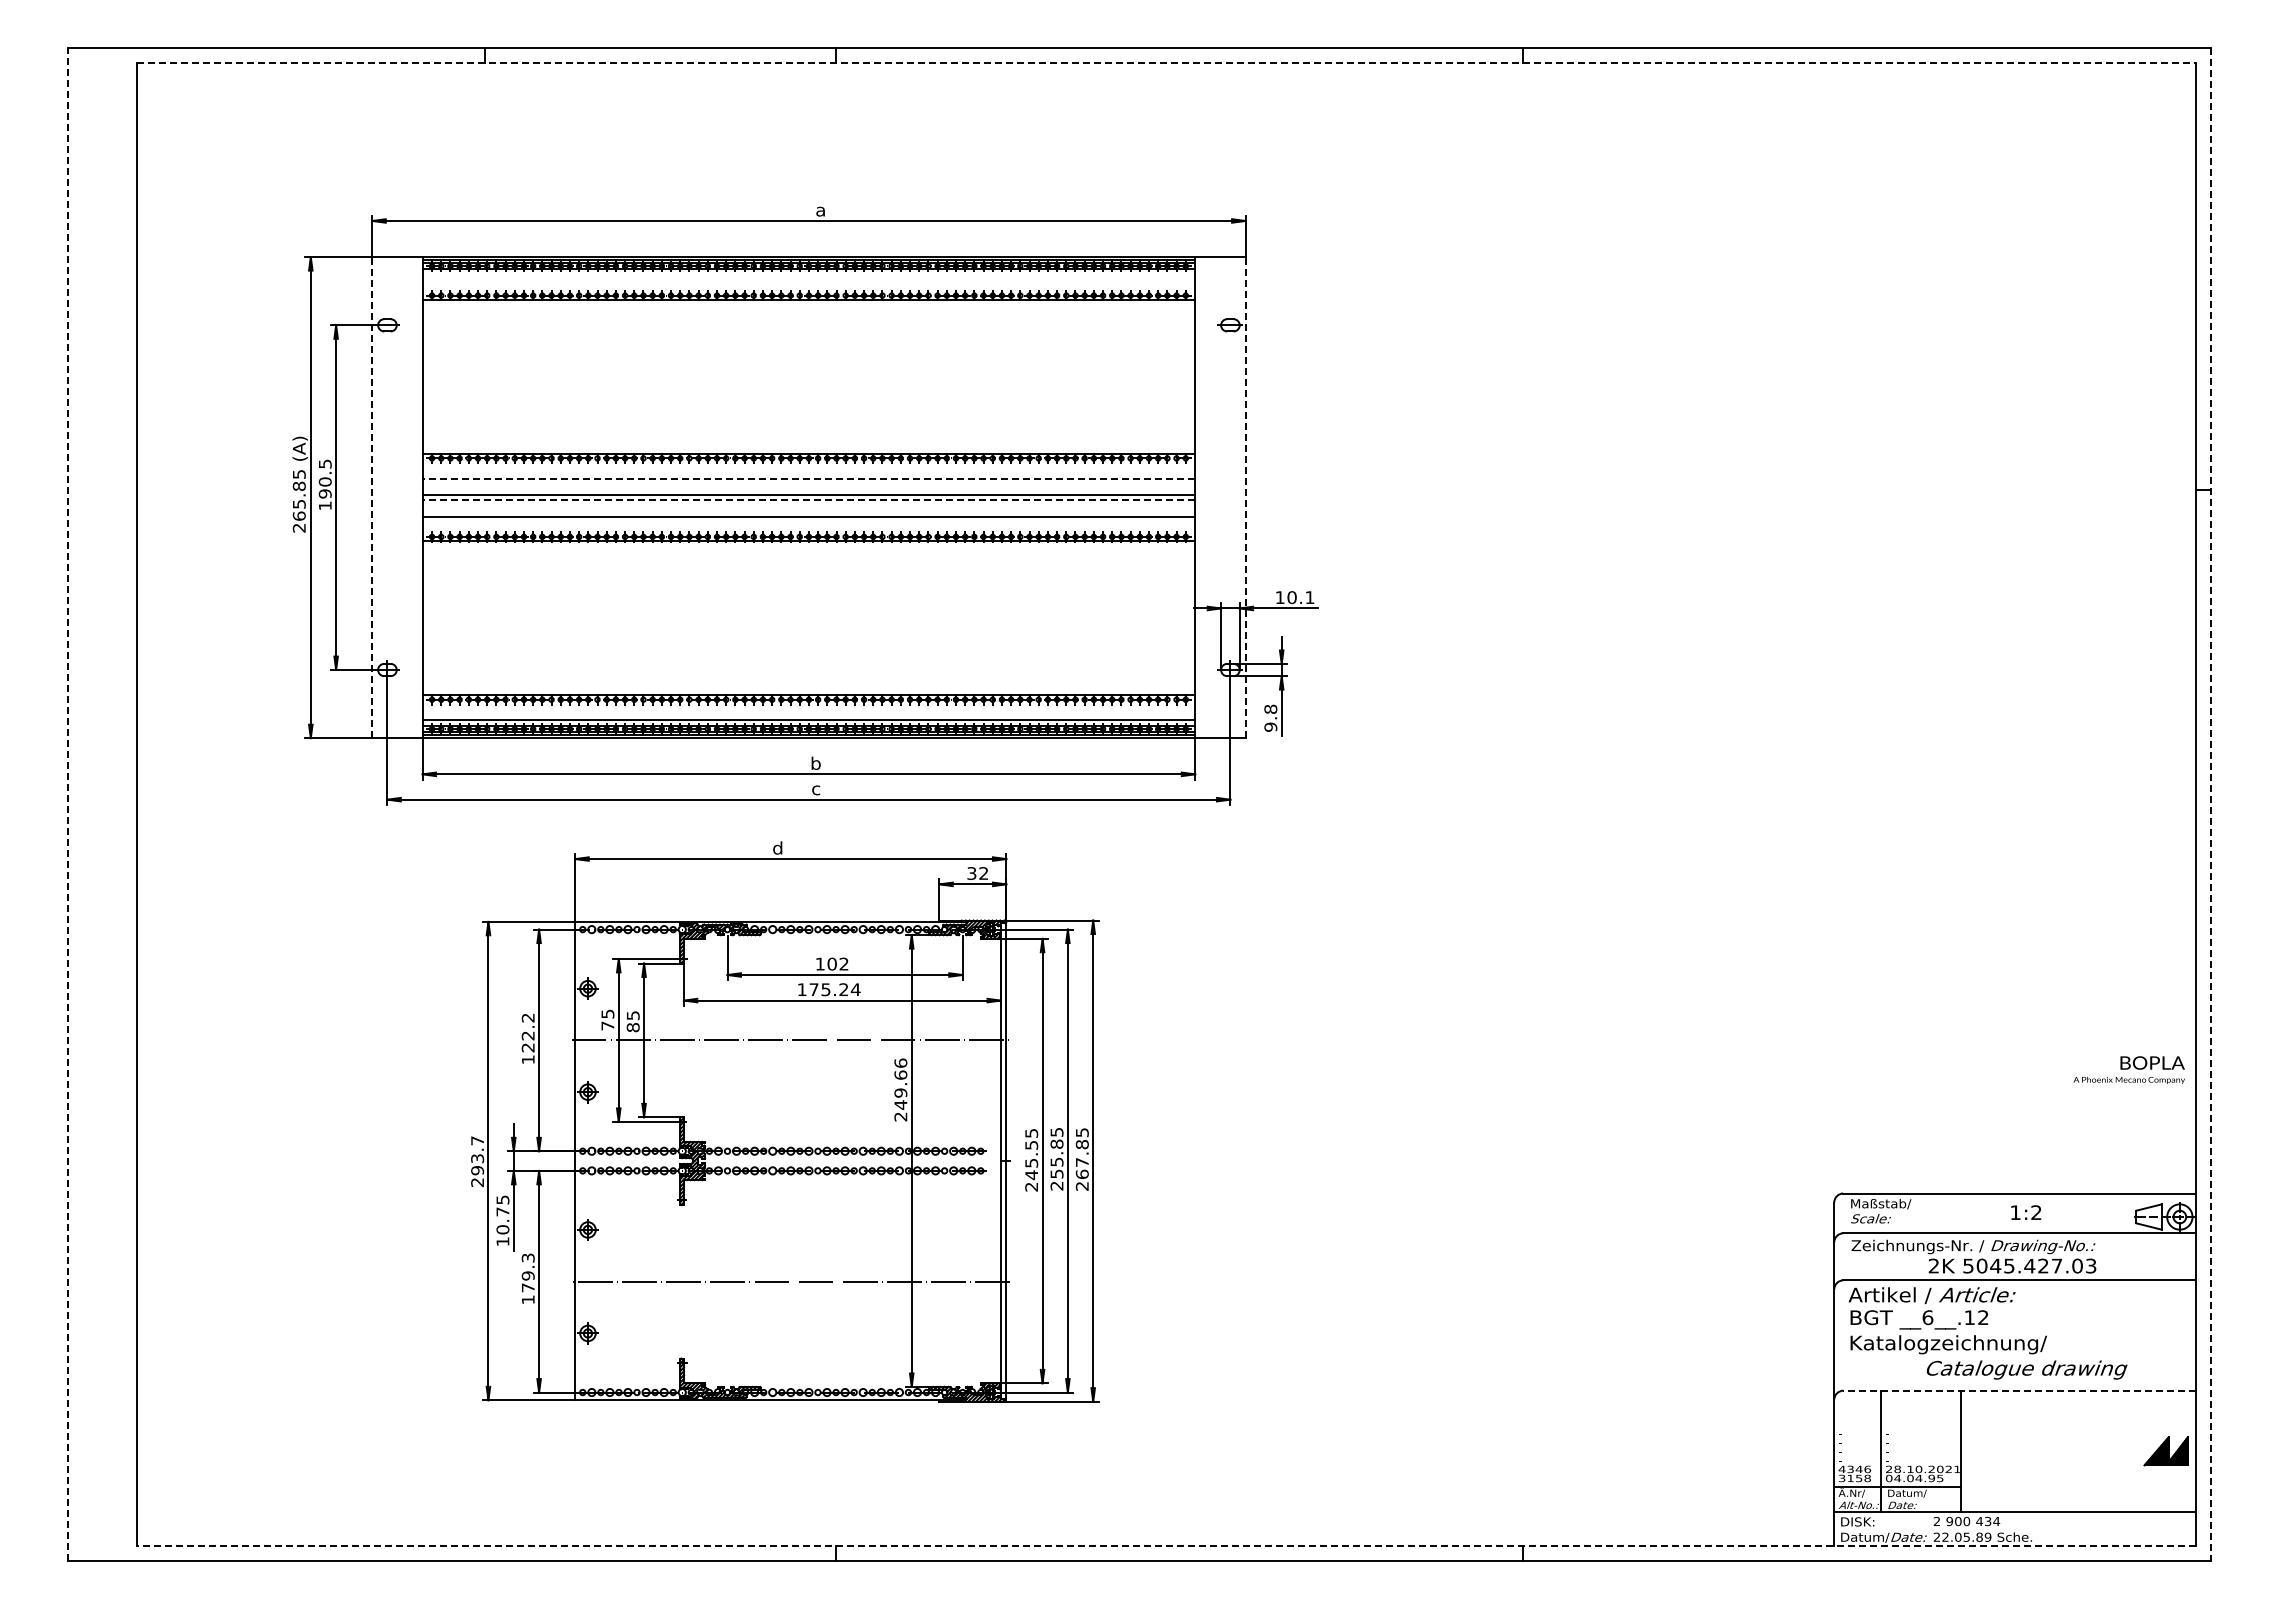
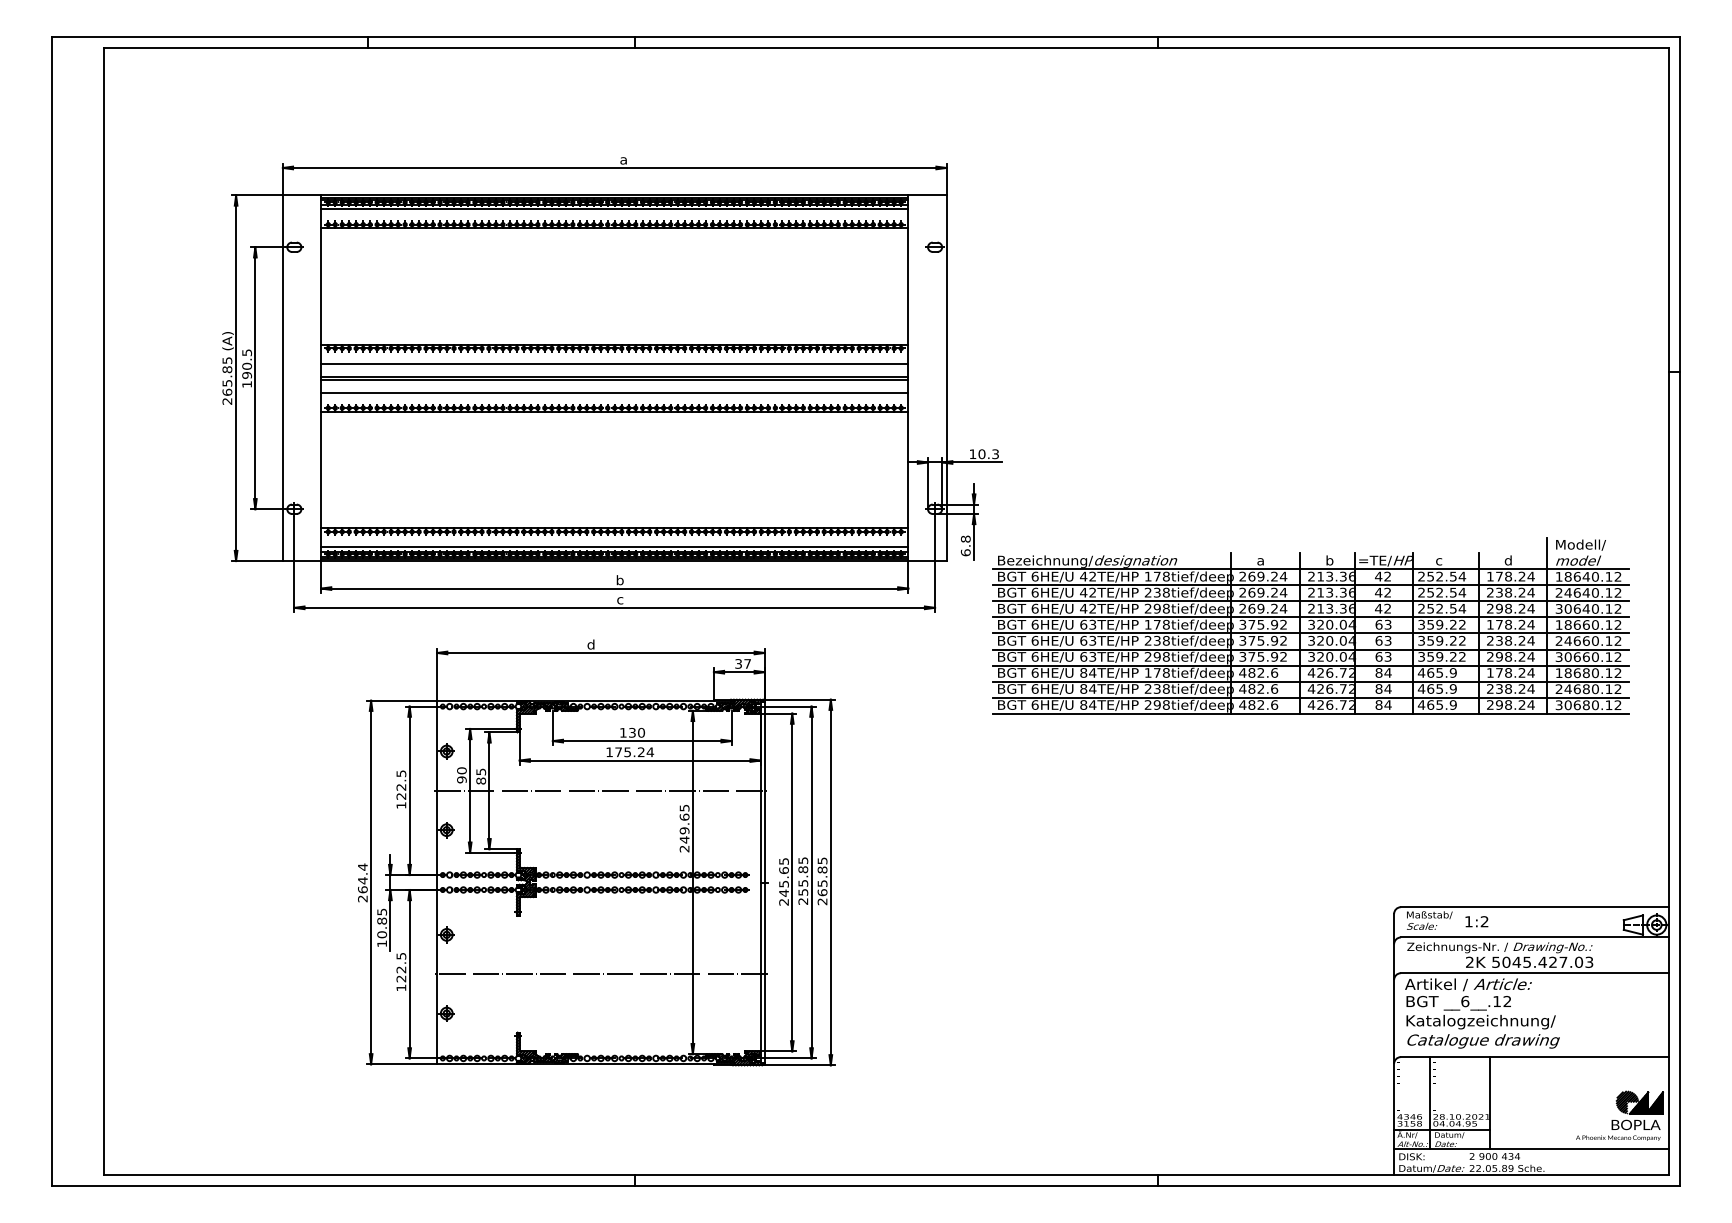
line: (1166, 62) -> (886, 47), dashed -> solid
line: (808, 275) -> (614, 209), added
line: (808, 478) -> (614, 363), dashed -> solid
line: (372, 497) -> (283, 378), dashed -> solid
line: (1245, 497) -> (946, 378), dashed -> solid
line: (808, 499) -> (614, 379), dashed -> solid
text: (1309, 597) -> (995, 454), 10.1 -> 10.3
text: (1270, 726) -> (965, 552), 9.8 -> 6.8
line: (68, 804) -> (51, 611), dashed -> solid
line: (2210, 804) -> (1680, 611), dashed -> solid
part: (1725, 823) -> (1311, 625), added
text: (983, 873) -> (747, 663), 32 -> 37
text: (837, 963) -> (636, 732), 102 -> 130
text: (527, 1017) -> (400, 773), 122.2 -> 122.5
text: (607, 1019) -> (461, 774), 75 -> 90
text: (900, 1062) -> (684, 807), 249.66 -> 249.65
text: (2128, 1069) -> (1617, 1129), moved
text: (1031, 1144) -> (783, 869), 245.55 -> 245.65
text: (477, 1155) -> (362, 878), 293.7 -> 264.4
text: (1082, 1162) -> (822, 883), 267.85 -> 265.85
text: (502, 1211) -> (381, 920), 10.75 -> 10.85
text: (2026, 1212) -> (1477, 921), moved
text: (527, 1272) -> (400, 967), 179.3 -> 122.5
text: (2027, 1369) -> (1483, 1040), moved
line: (2019, 1390) -> (1534, 1056), dashed -> solid
hatch: (2141, 1450) -> (1627, 1102), added
line: (1166, 1546) -> (886, 1175), dashed -> solid

